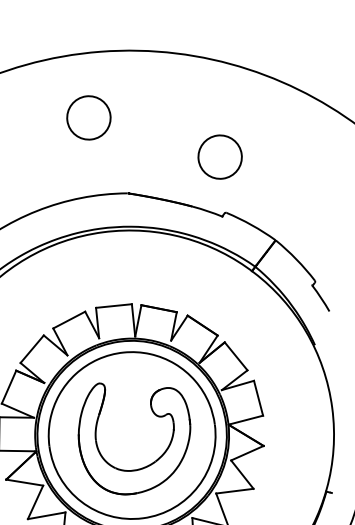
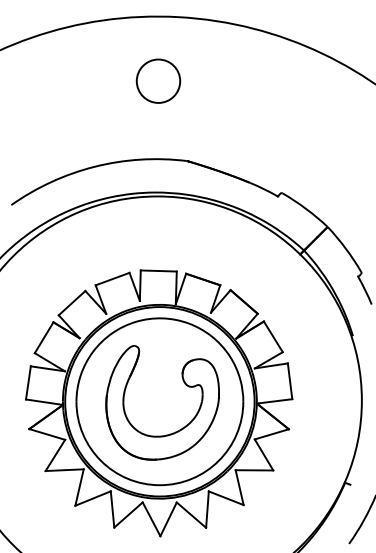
circle: (220, 156) -> (283, 136), removed

